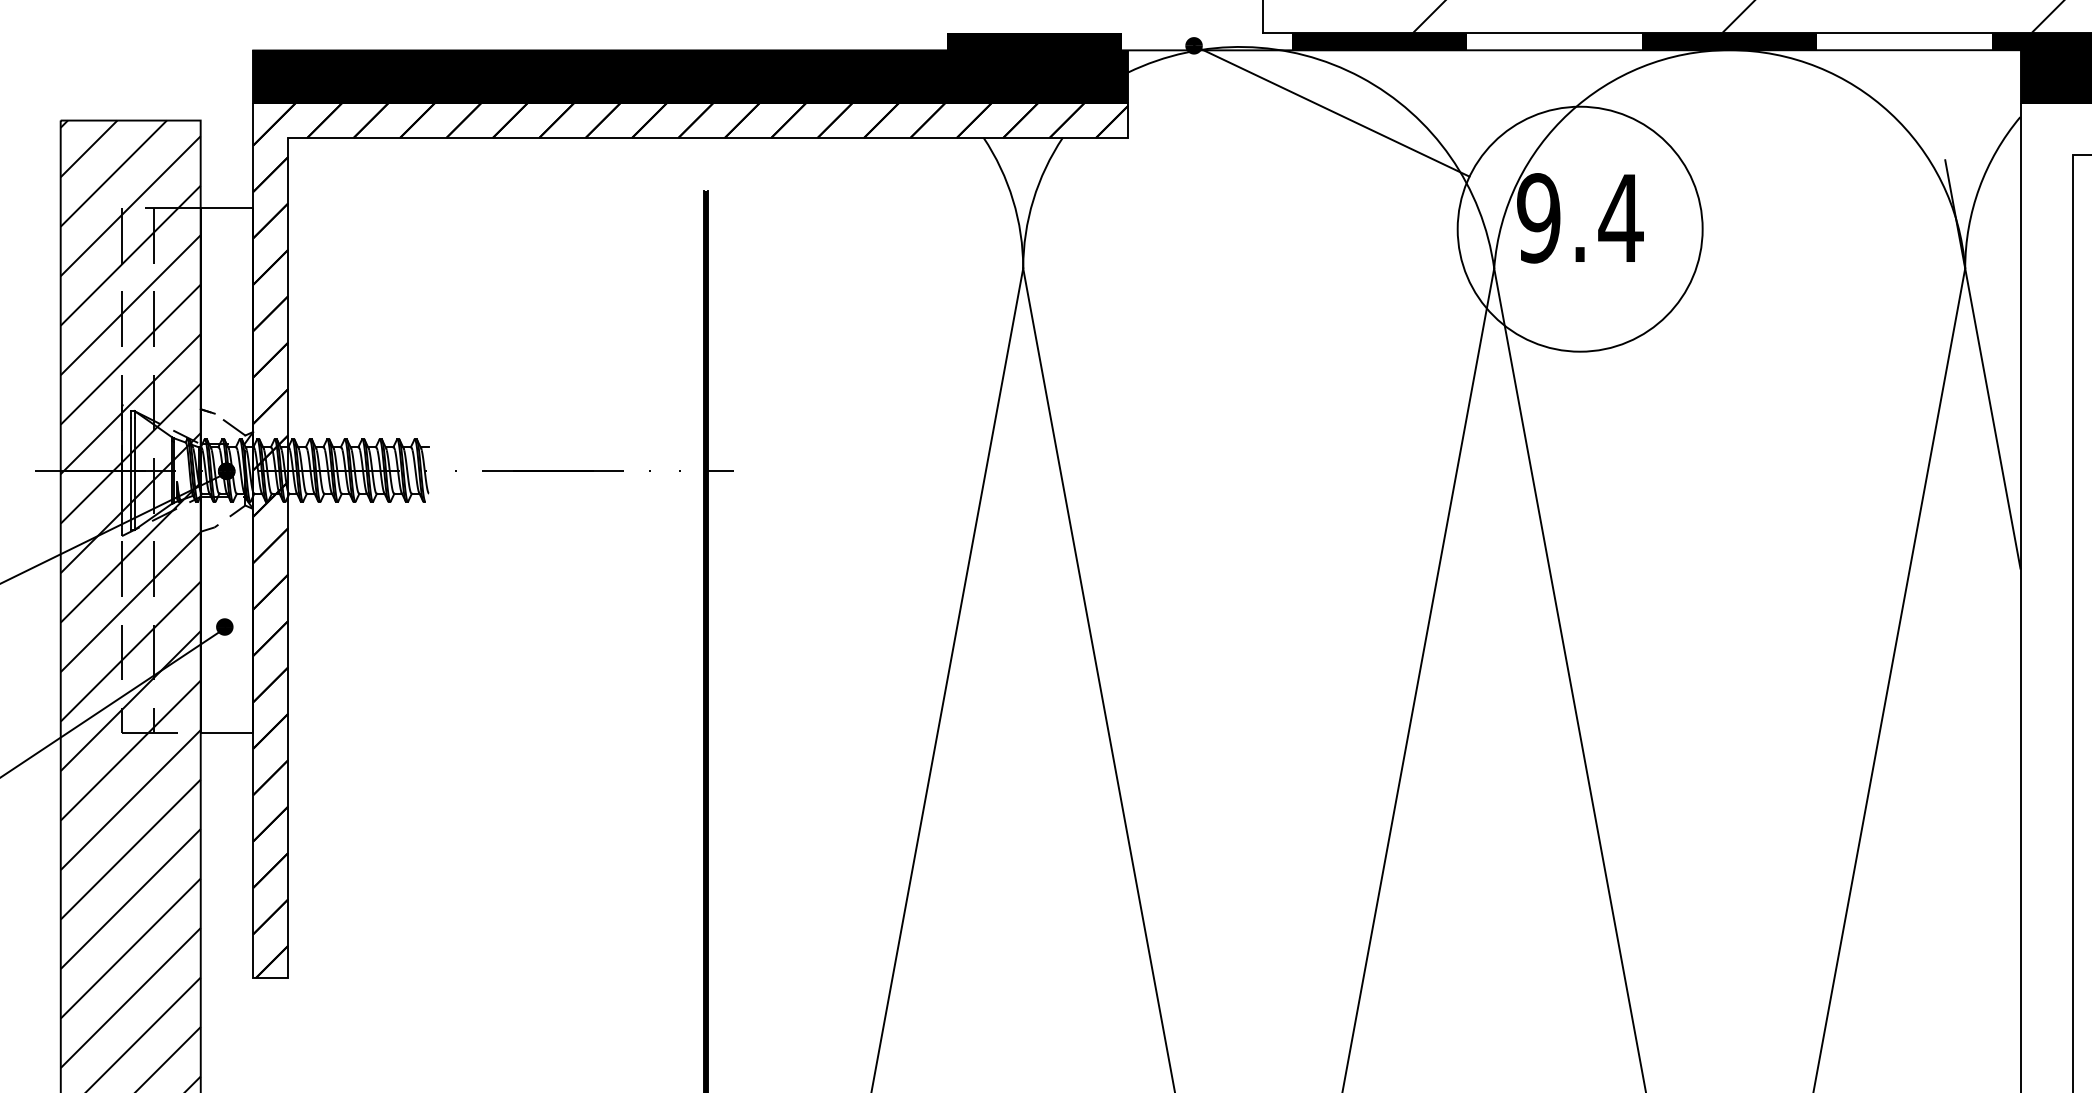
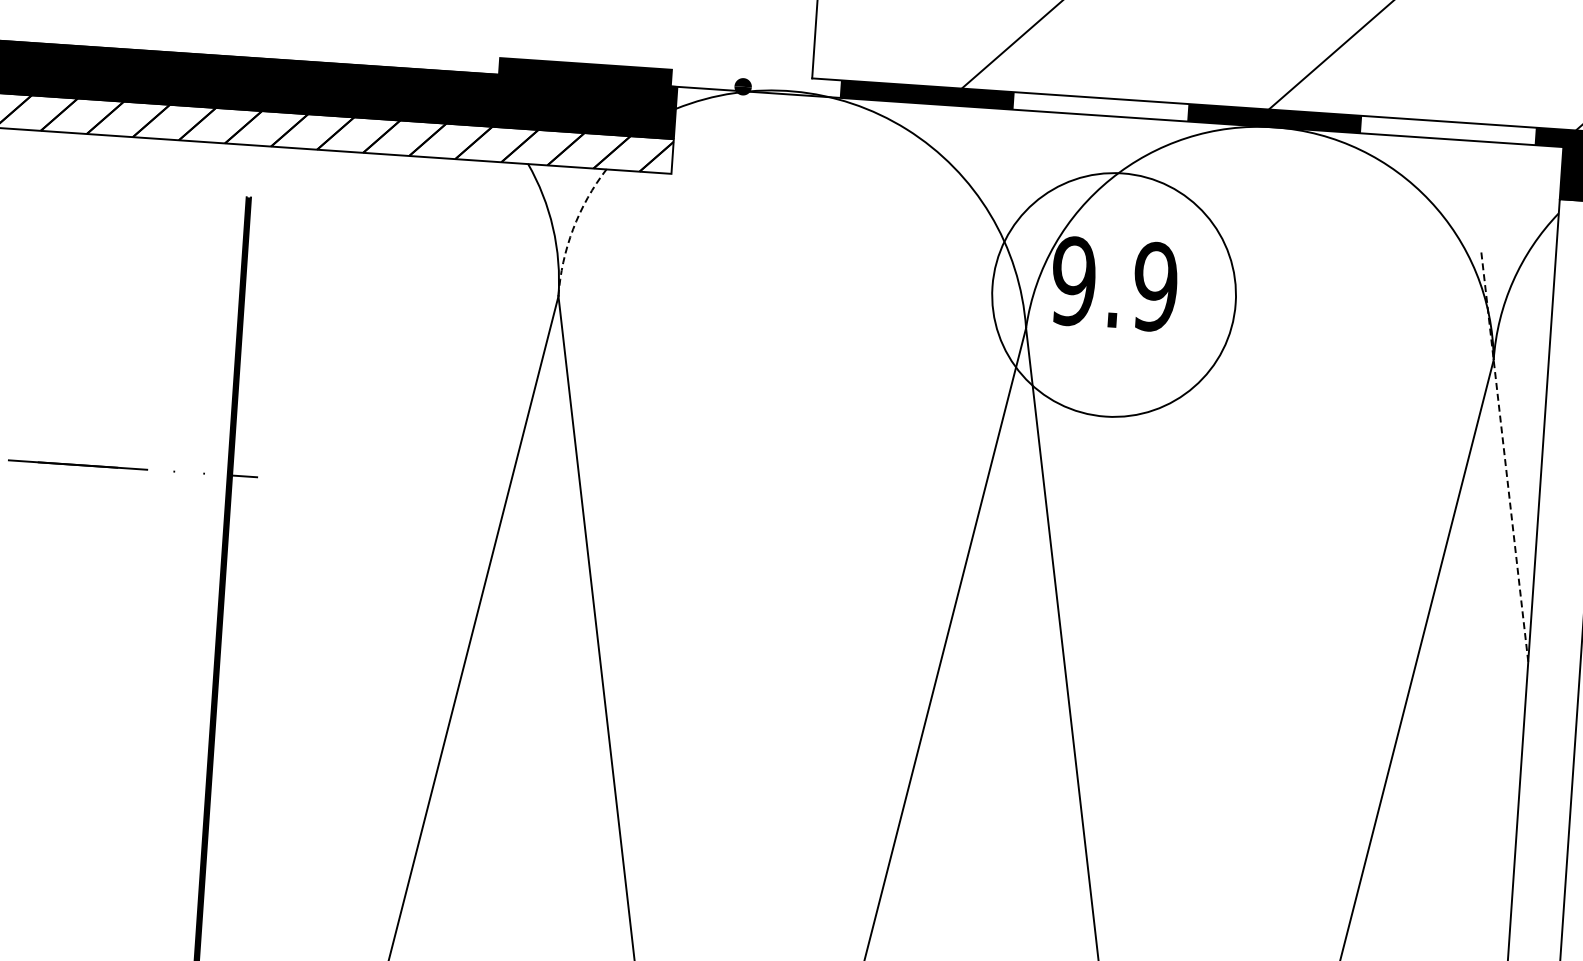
line: (1331, 110) -> (875, 160), removed
arc: (1033, 200) -> (573, 229), solid -> dashed
text: (1620, 218) -> (1154, 287), 9.4 -> 9.9
line: (1982, 364) -> (1504, 456), solid -> dashed

